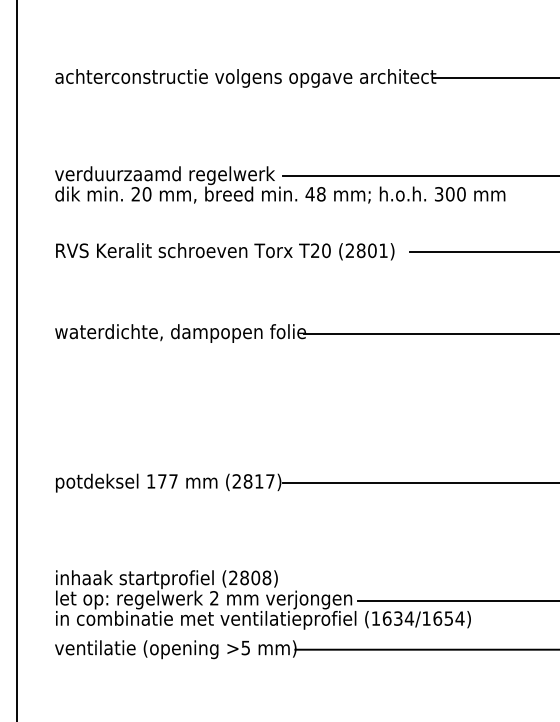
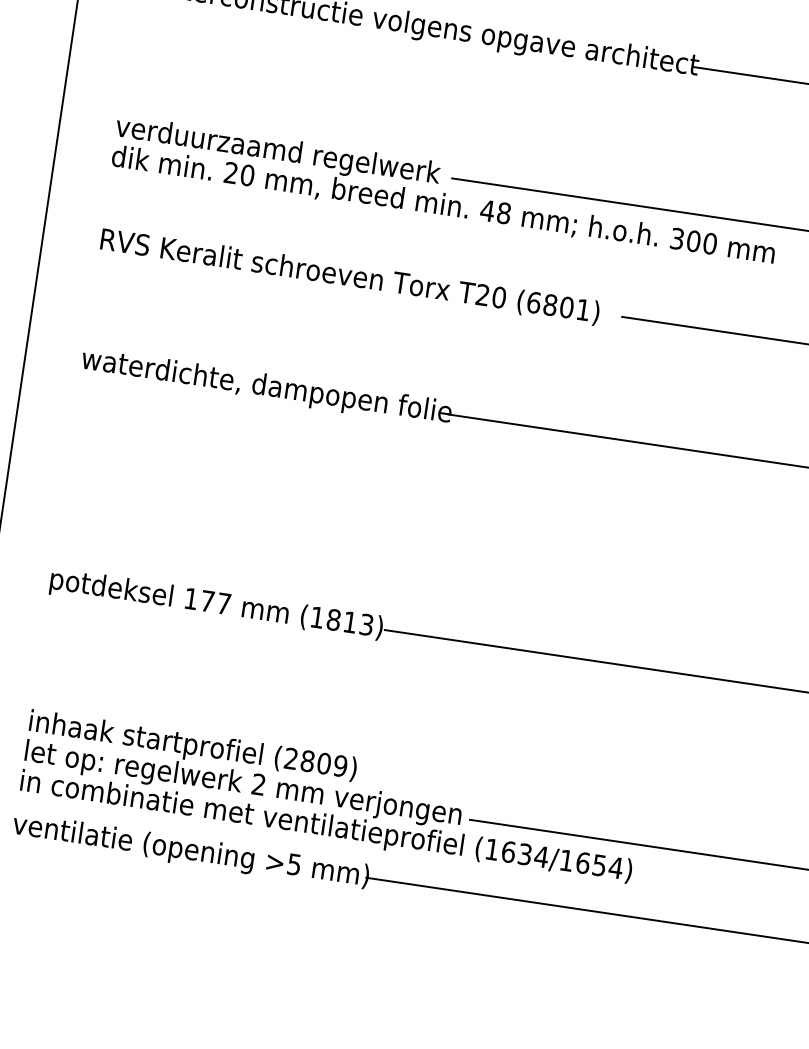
text: (349, 250) -> (533, 302), (2801) -> (6801)
text: (253, 481) -> (341, 621), (2817) -> (1813)
text: (266, 577) -> (340, 765), (2808) -> (2809)

